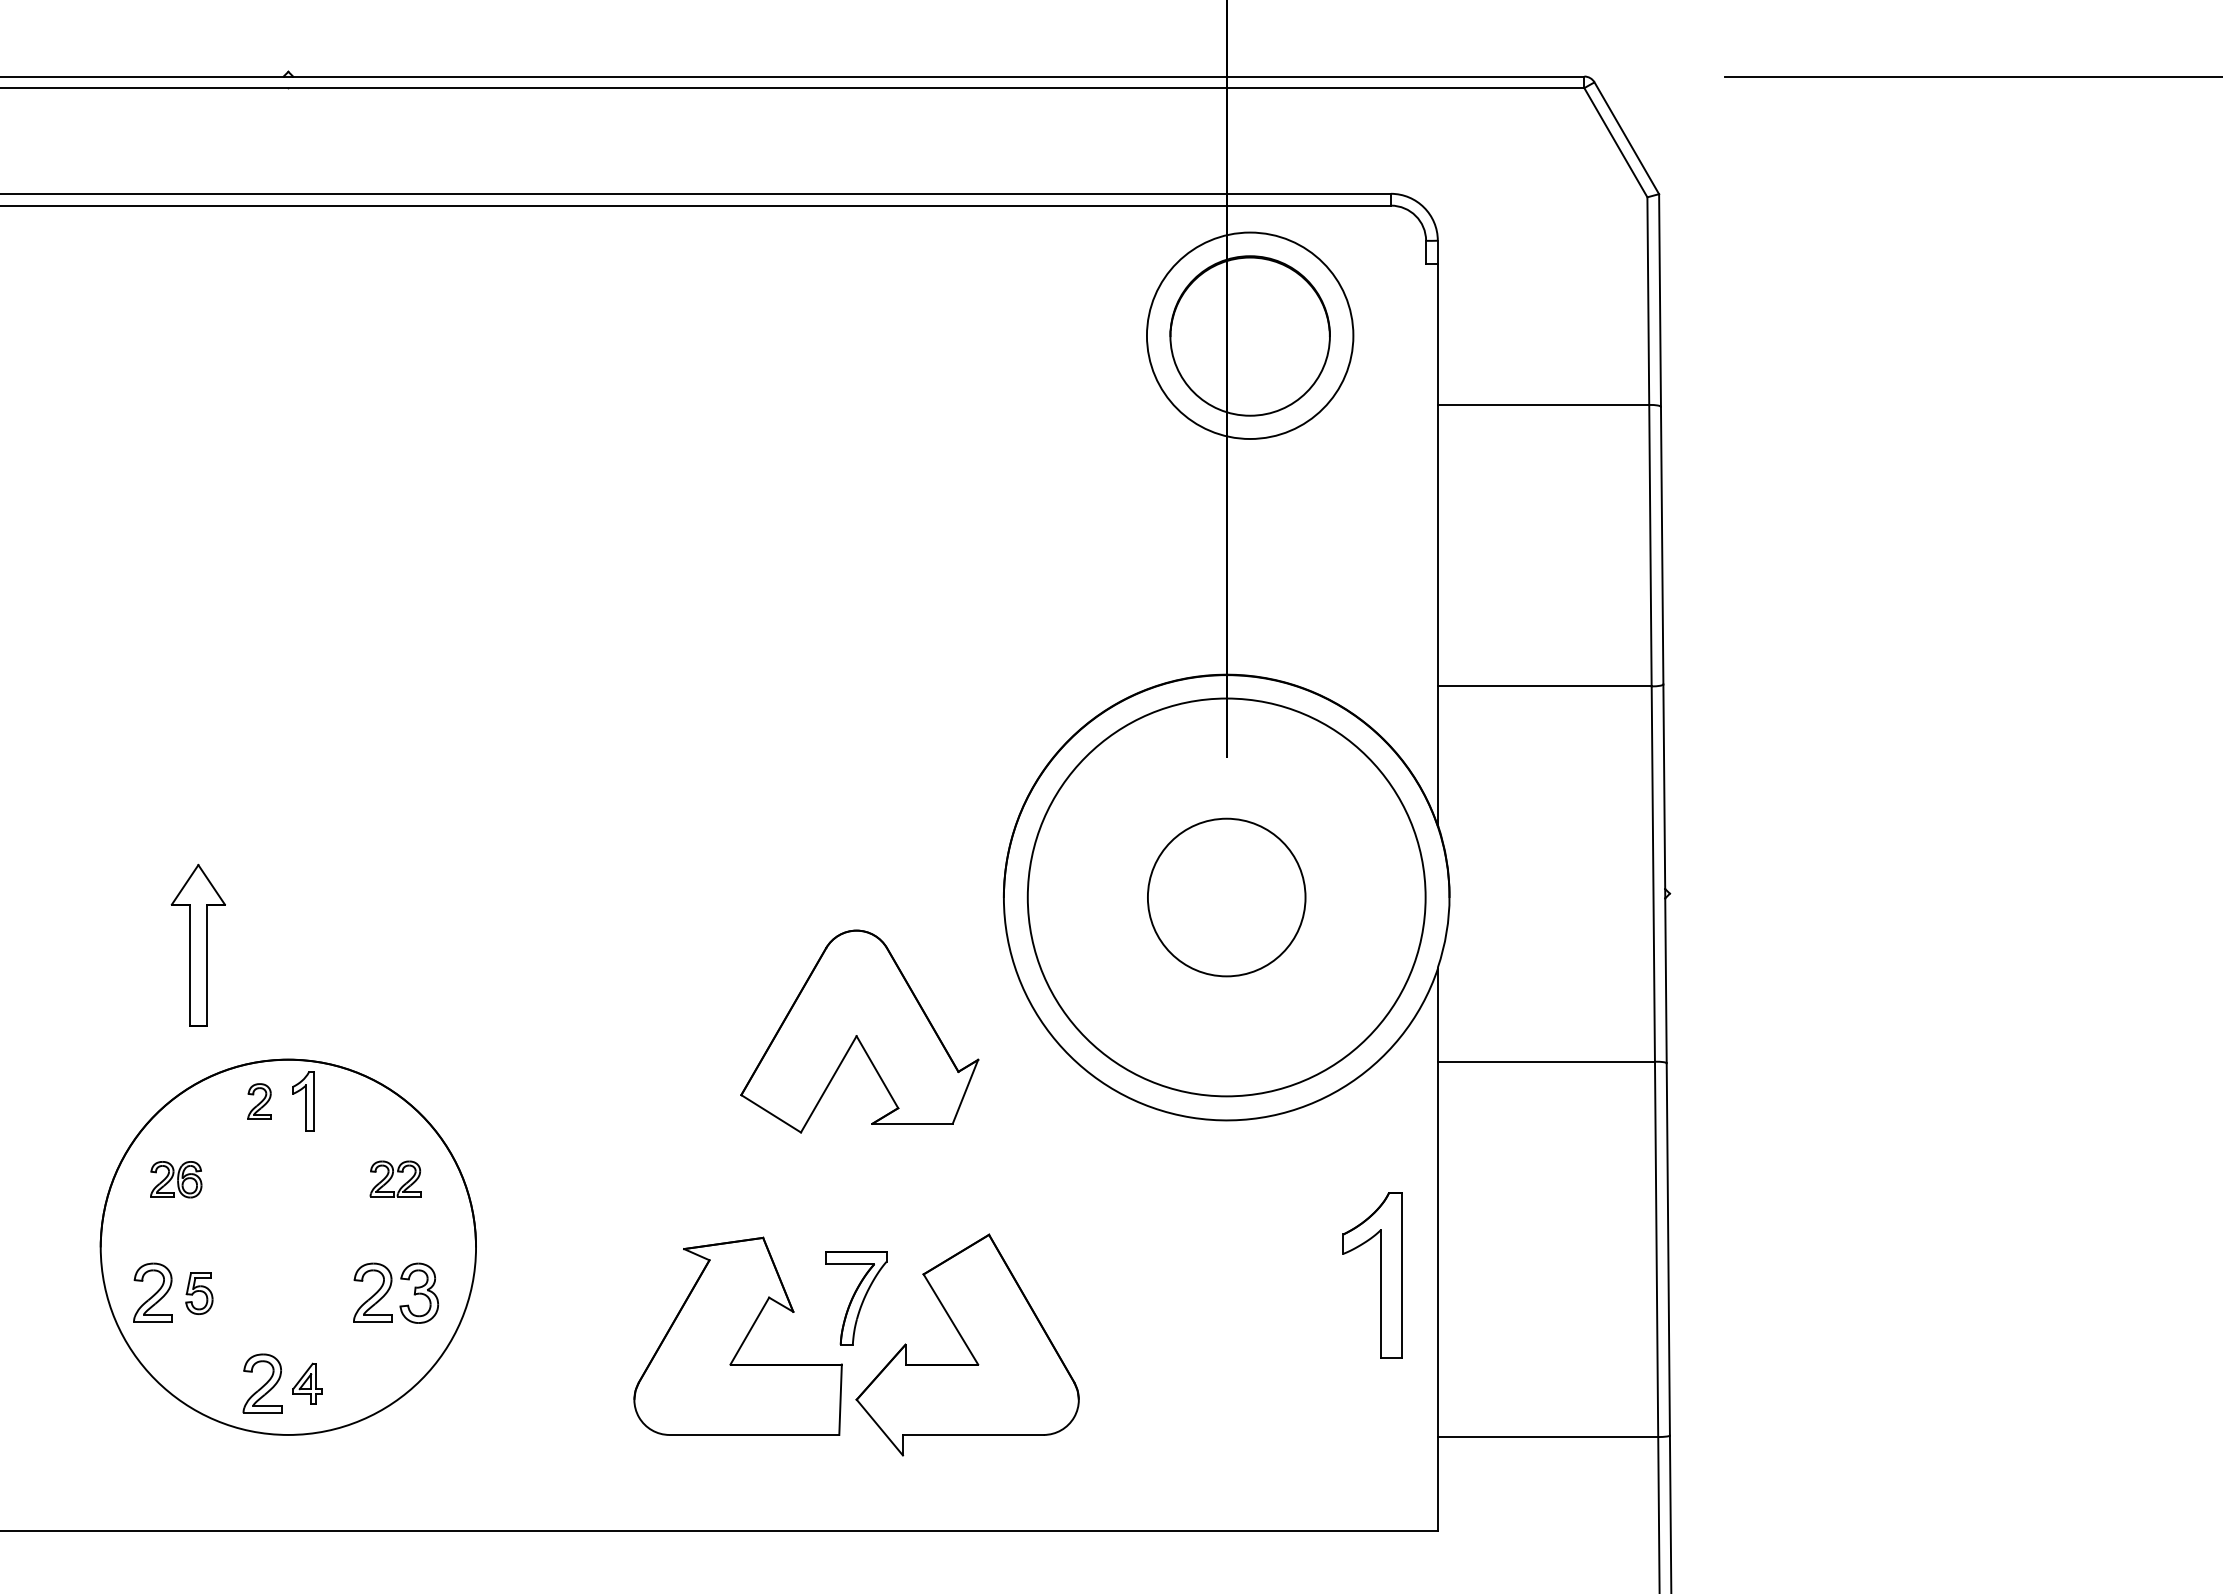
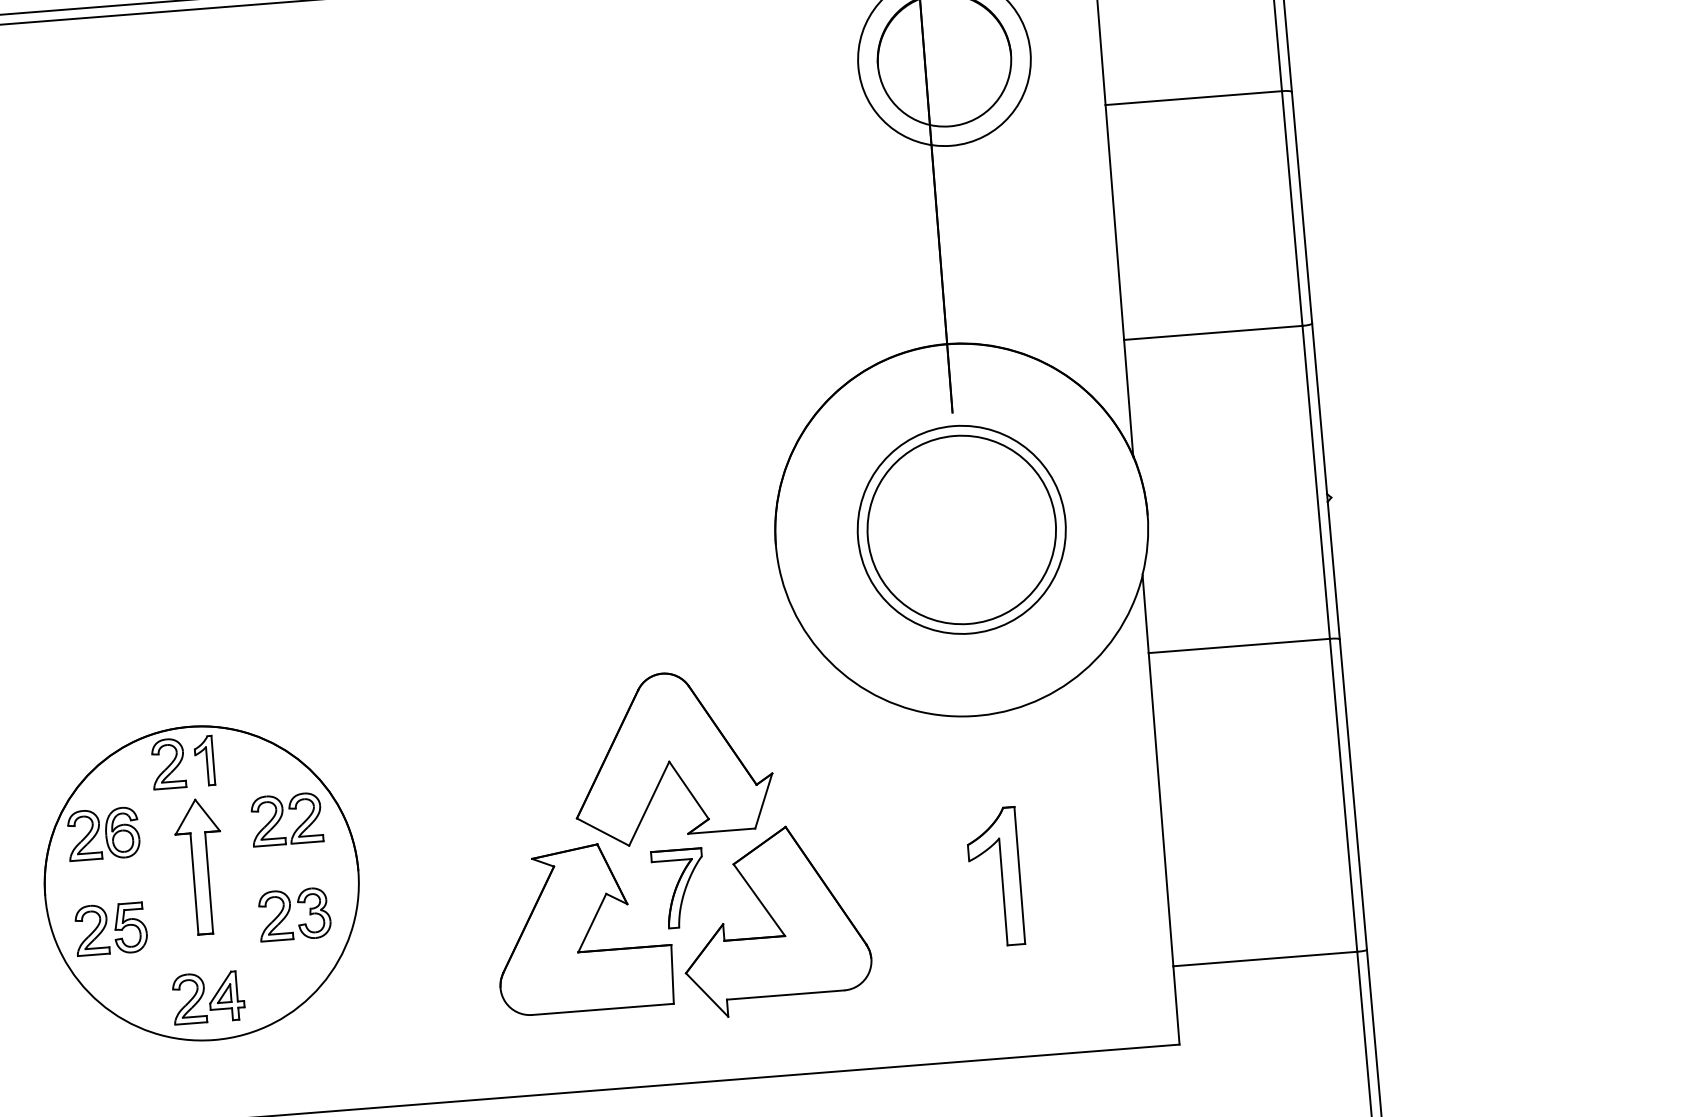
circle: (1226, 897) -> (961, 529), size x0.62
circle: (1226, 897) -> (961, 529), size x1.43
part: (197, 944) -> (199, 866), moved
part: (859, 1031) -> (671, 757), moved
part: (259, 1101) -> (168, 763), size x1.67
part: (395, 1178) -> (286, 818), size x1.67
part: (176, 1179) -> (103, 834), size x1.67
part: (1380, 1275) -> (1001, 876), moved
part: (199, 1293) -> (130, 927), size x1.43
part: (307, 1383) -> (226, 995), size x1.43

